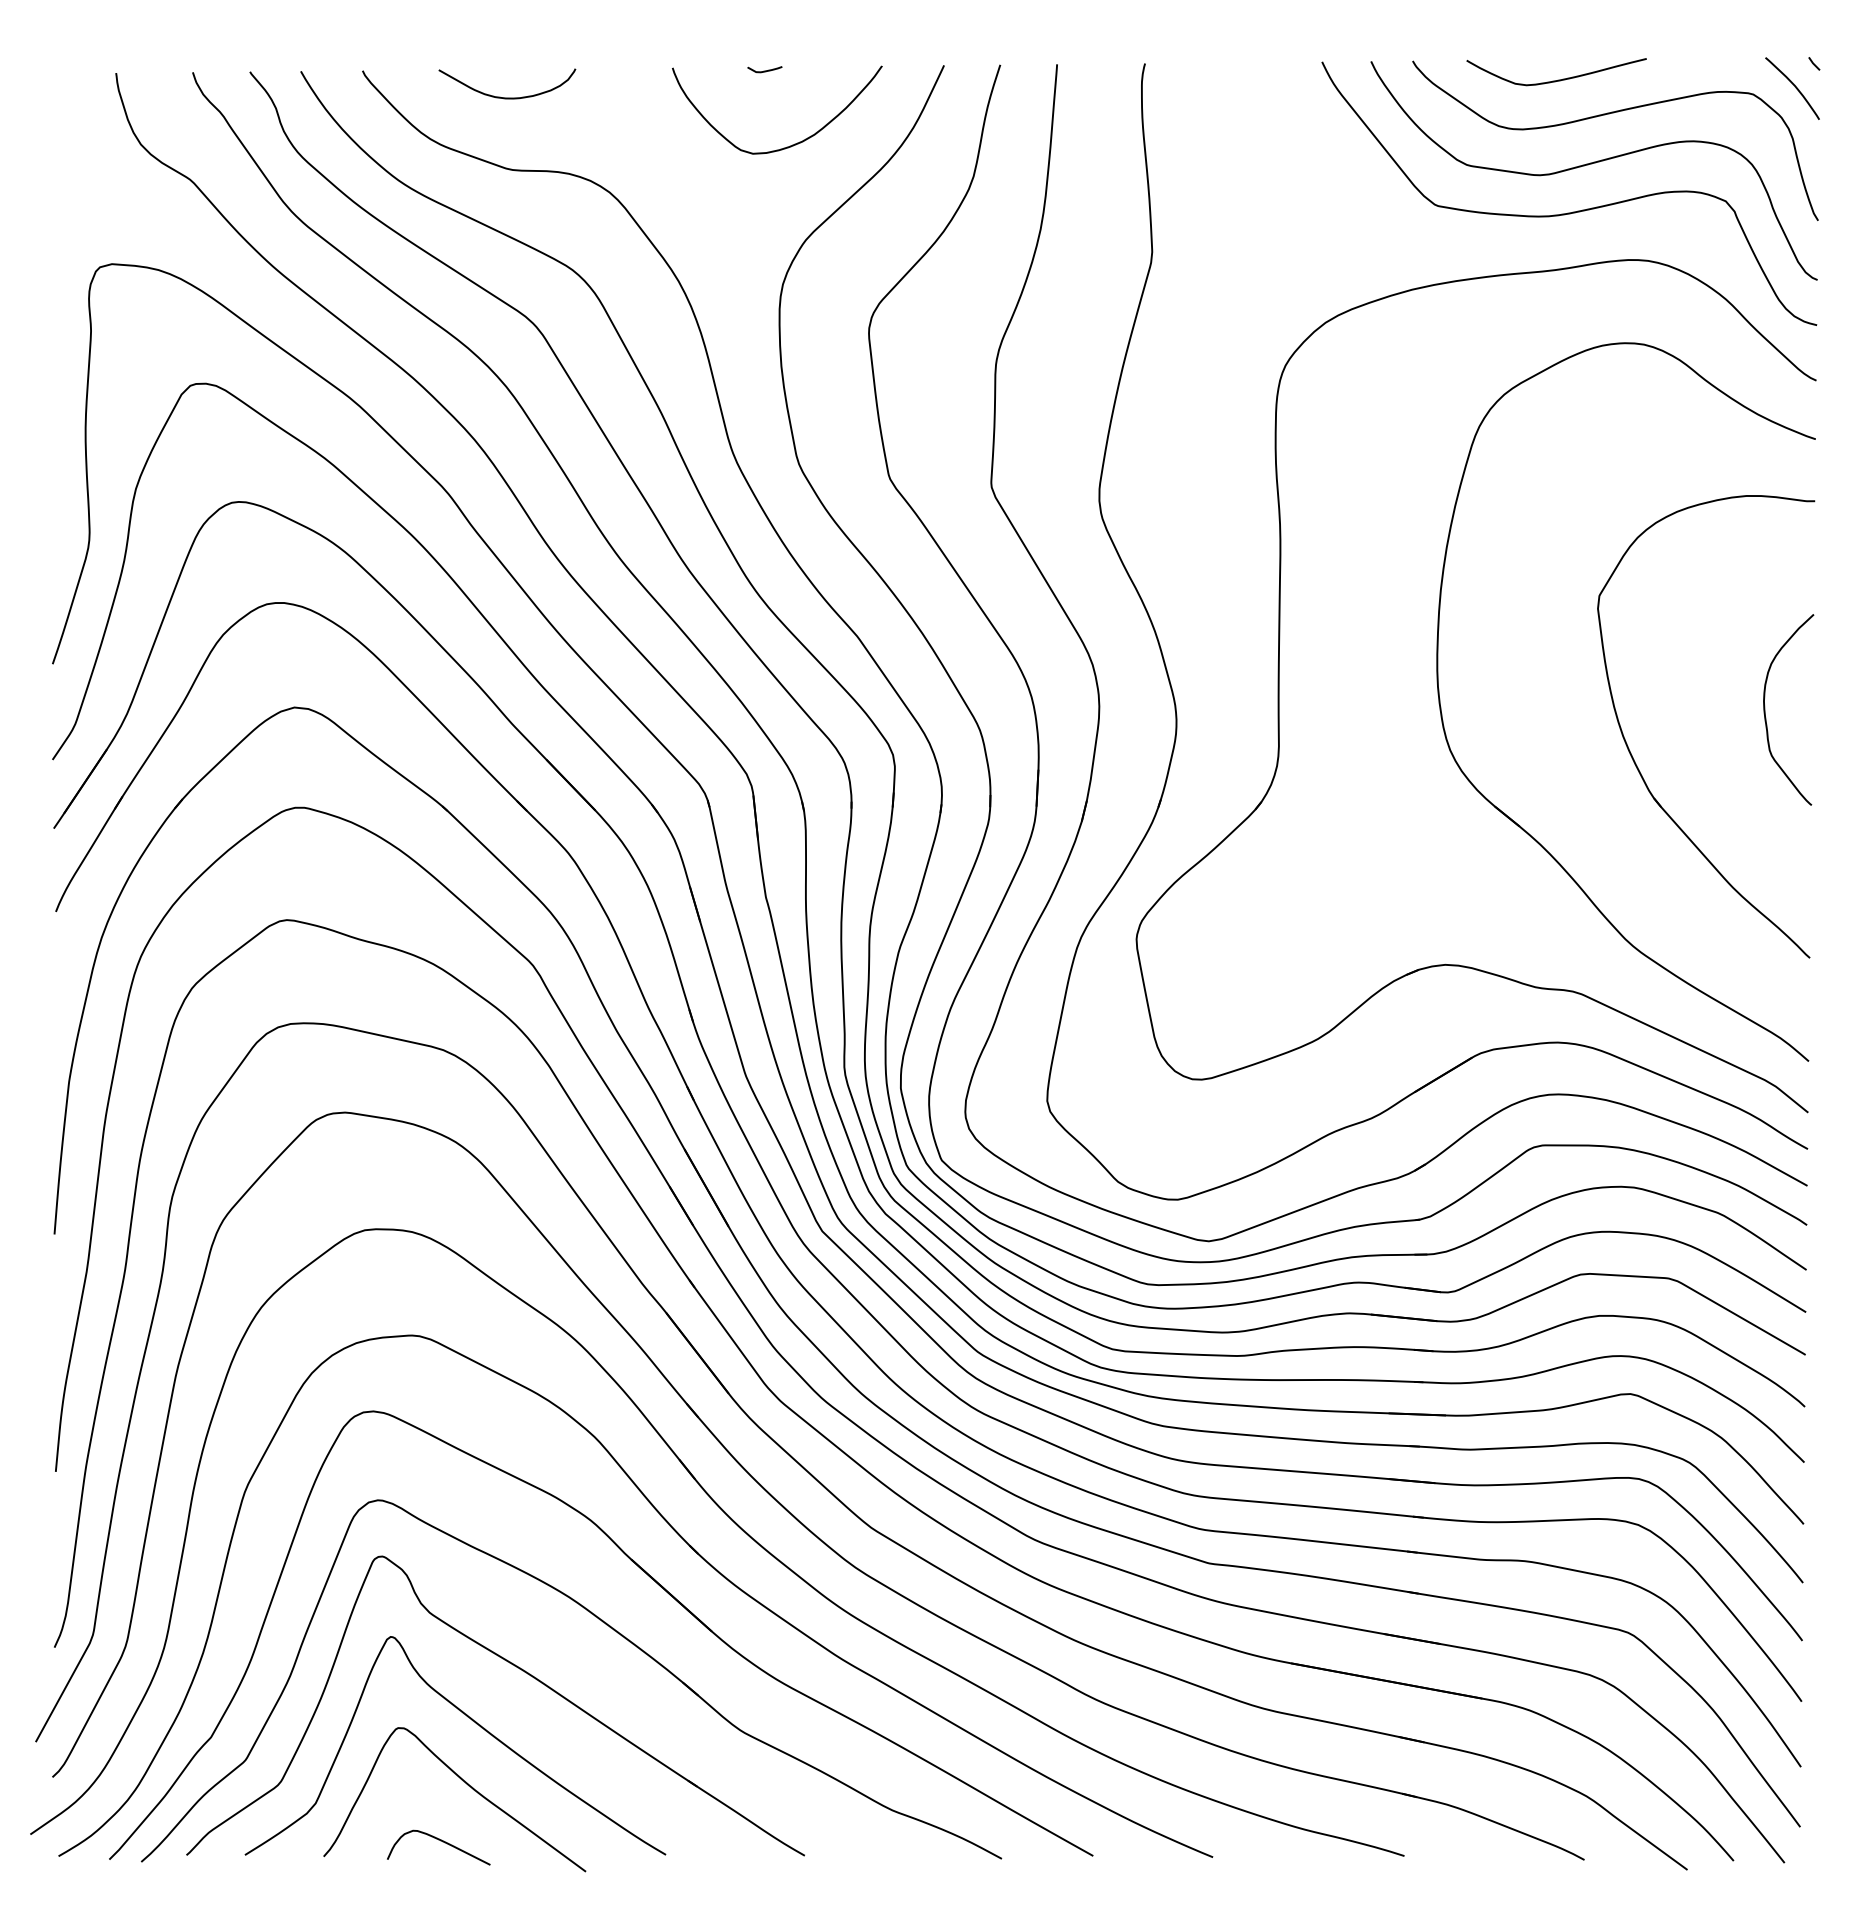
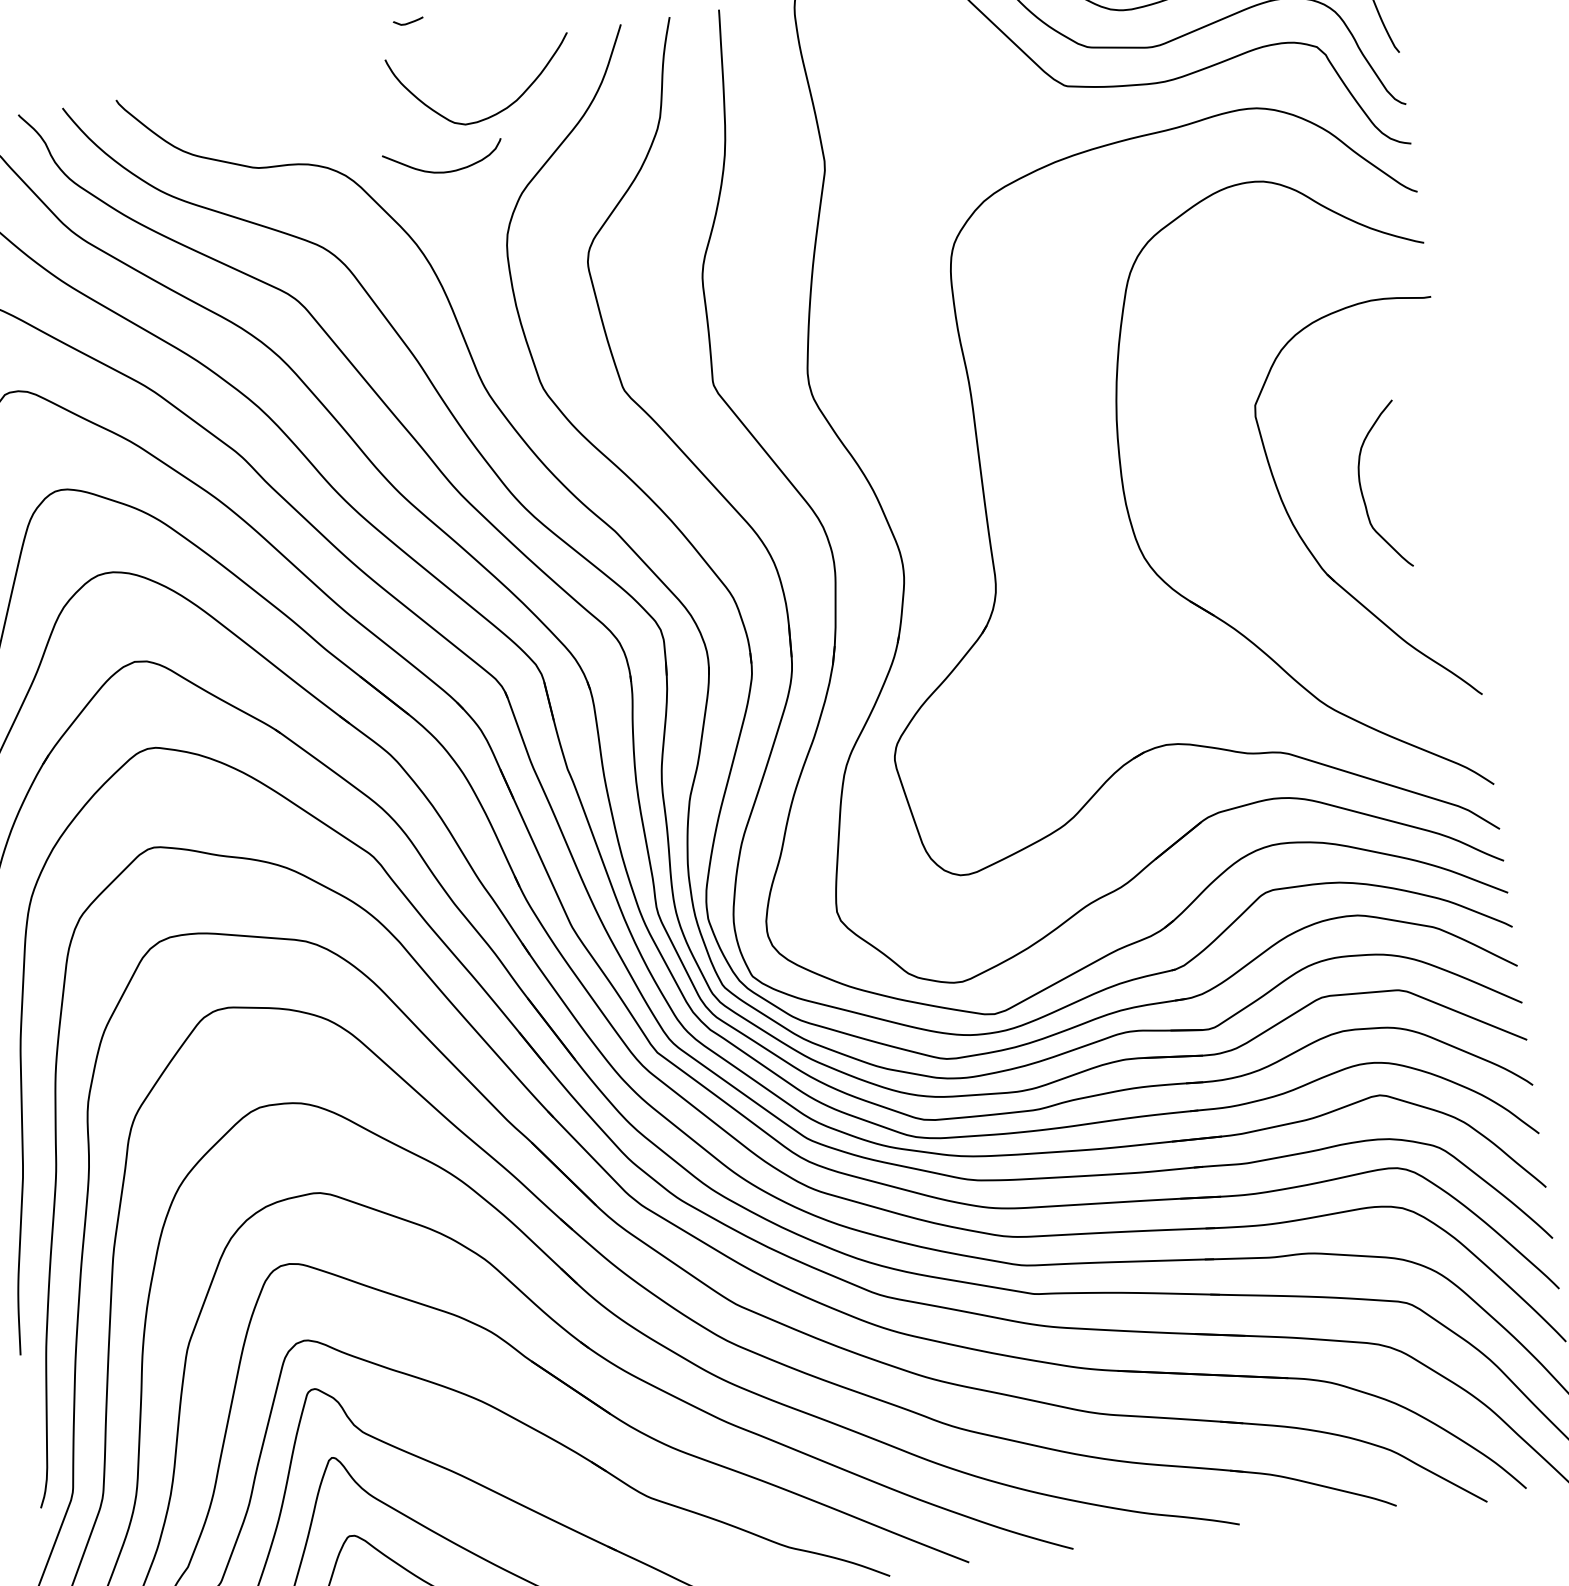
curve: (764, 70) -> (408, 22), moved
curve: (507, 97) -> (445, 171), moved
curve: (1765, 709) -> (1361, 488), moved

